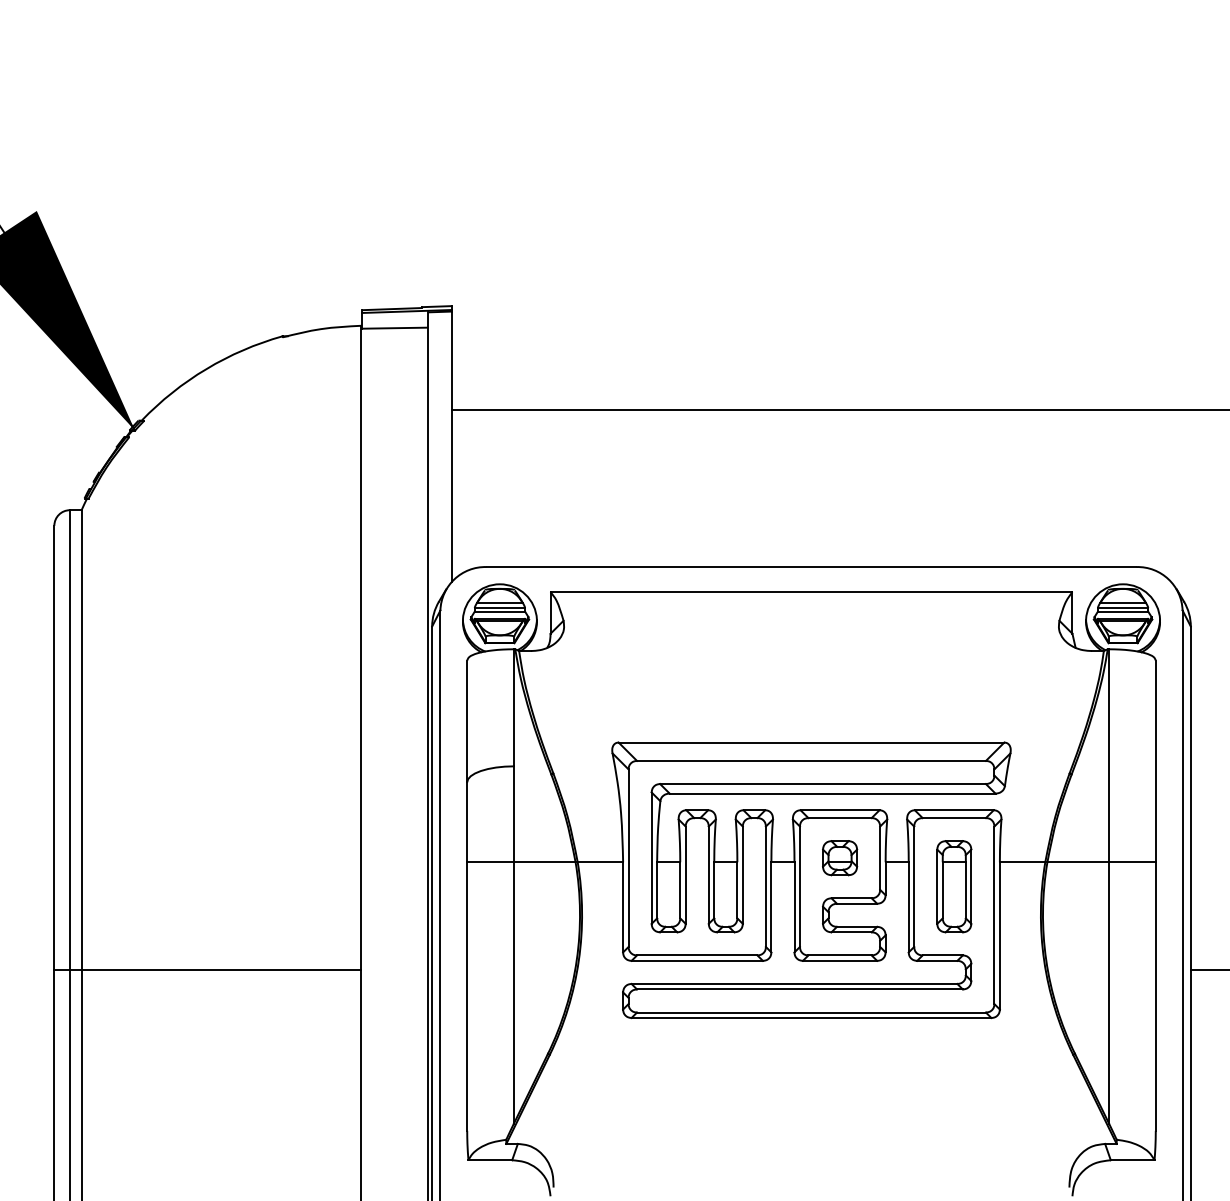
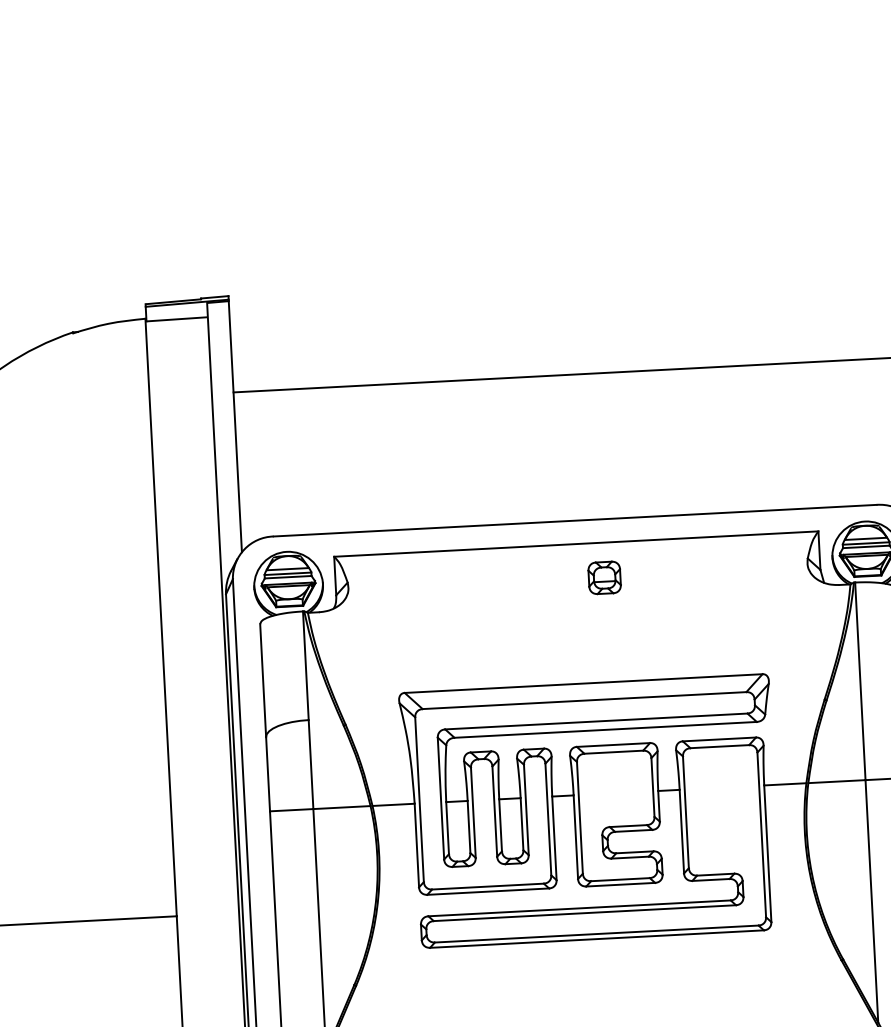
part: (840, 858) -> (605, 578), moved
part: (954, 886) -> (723, 810), removed

